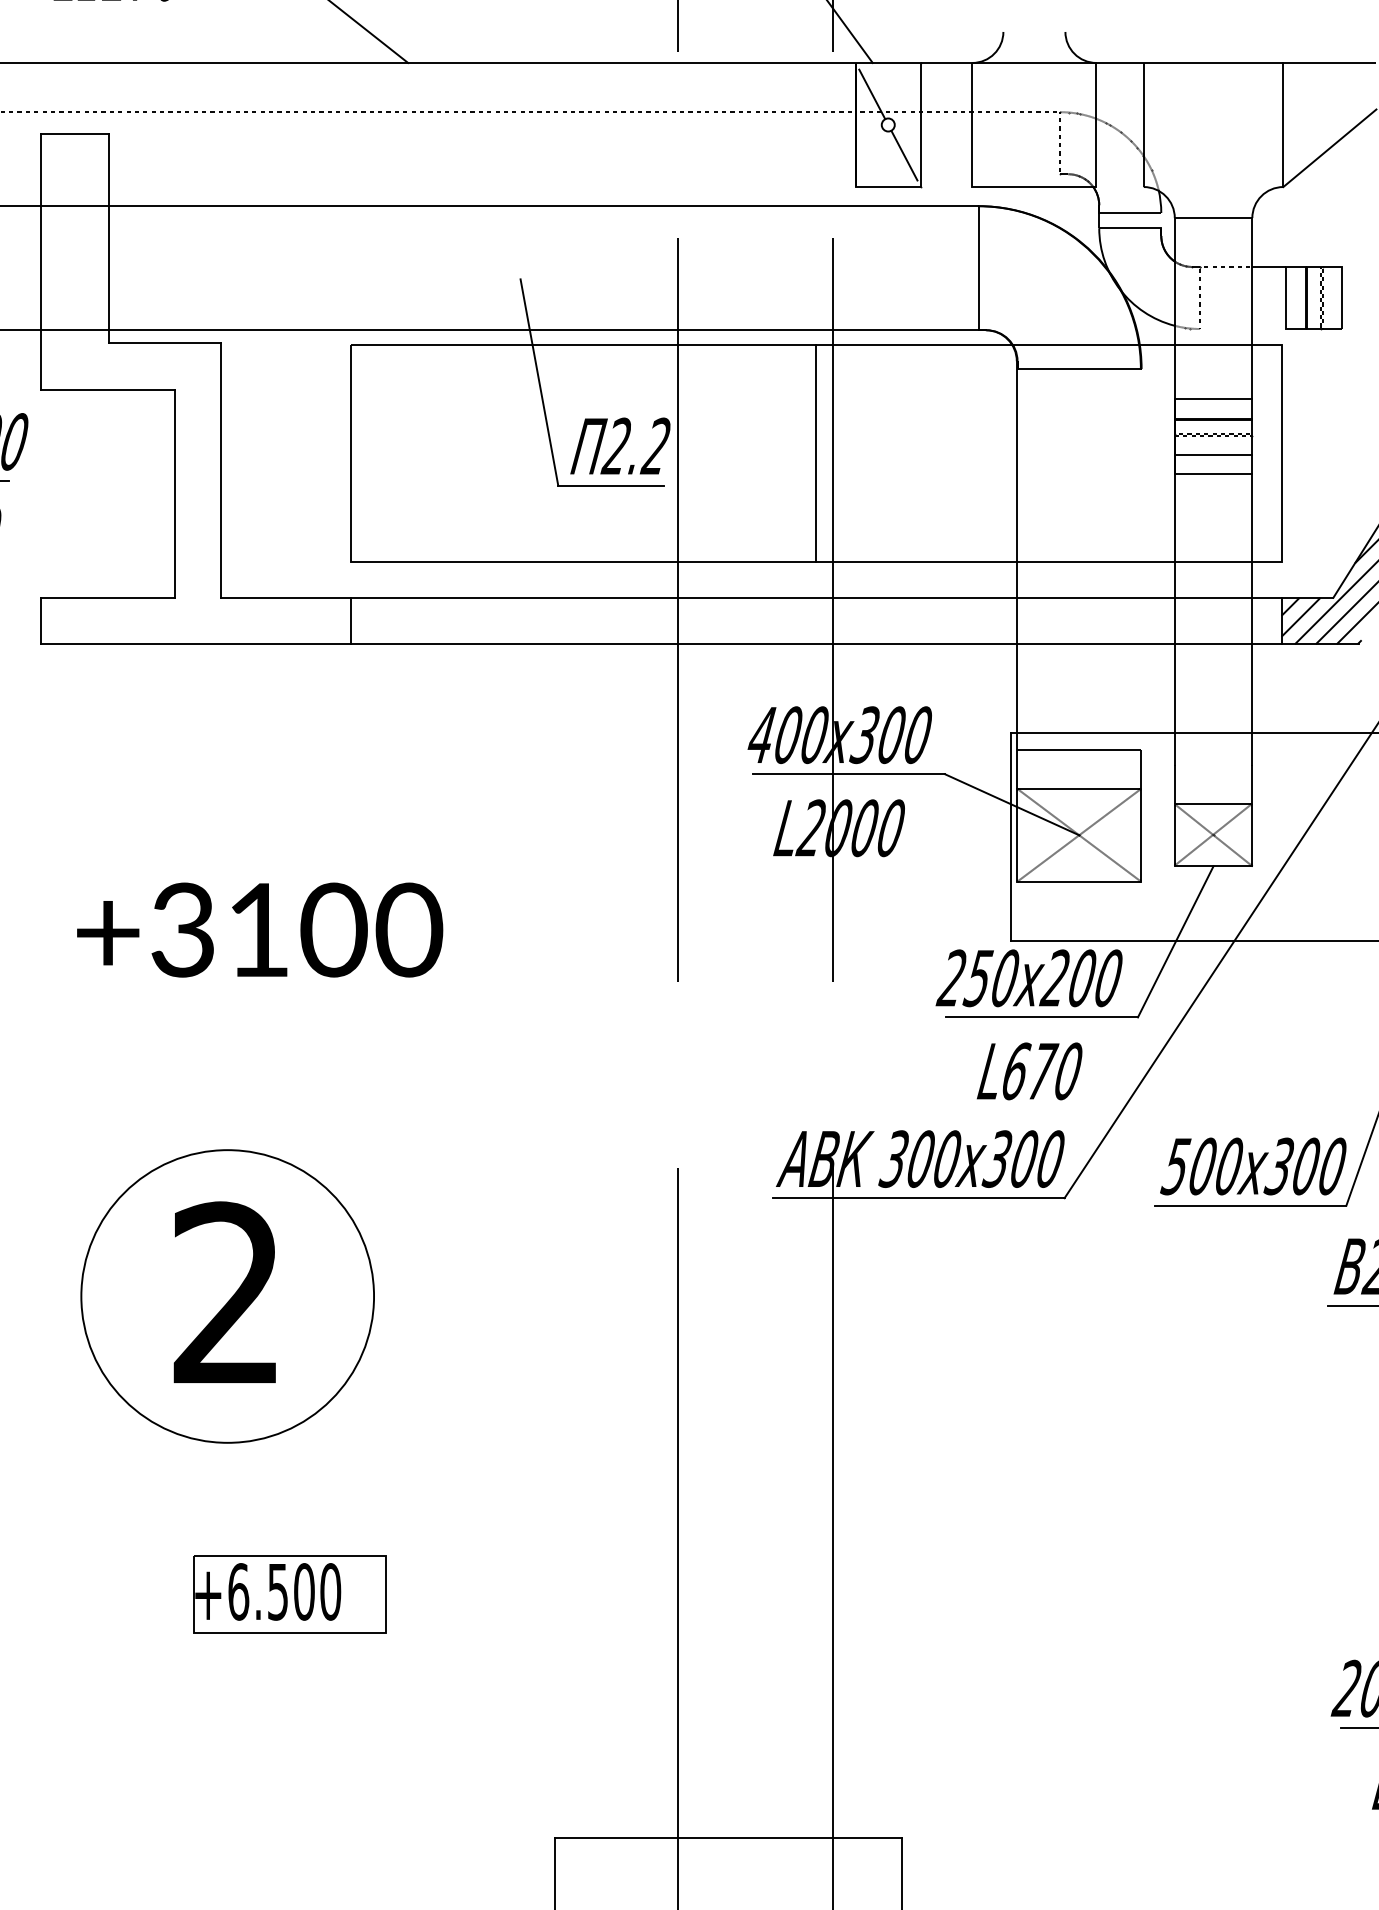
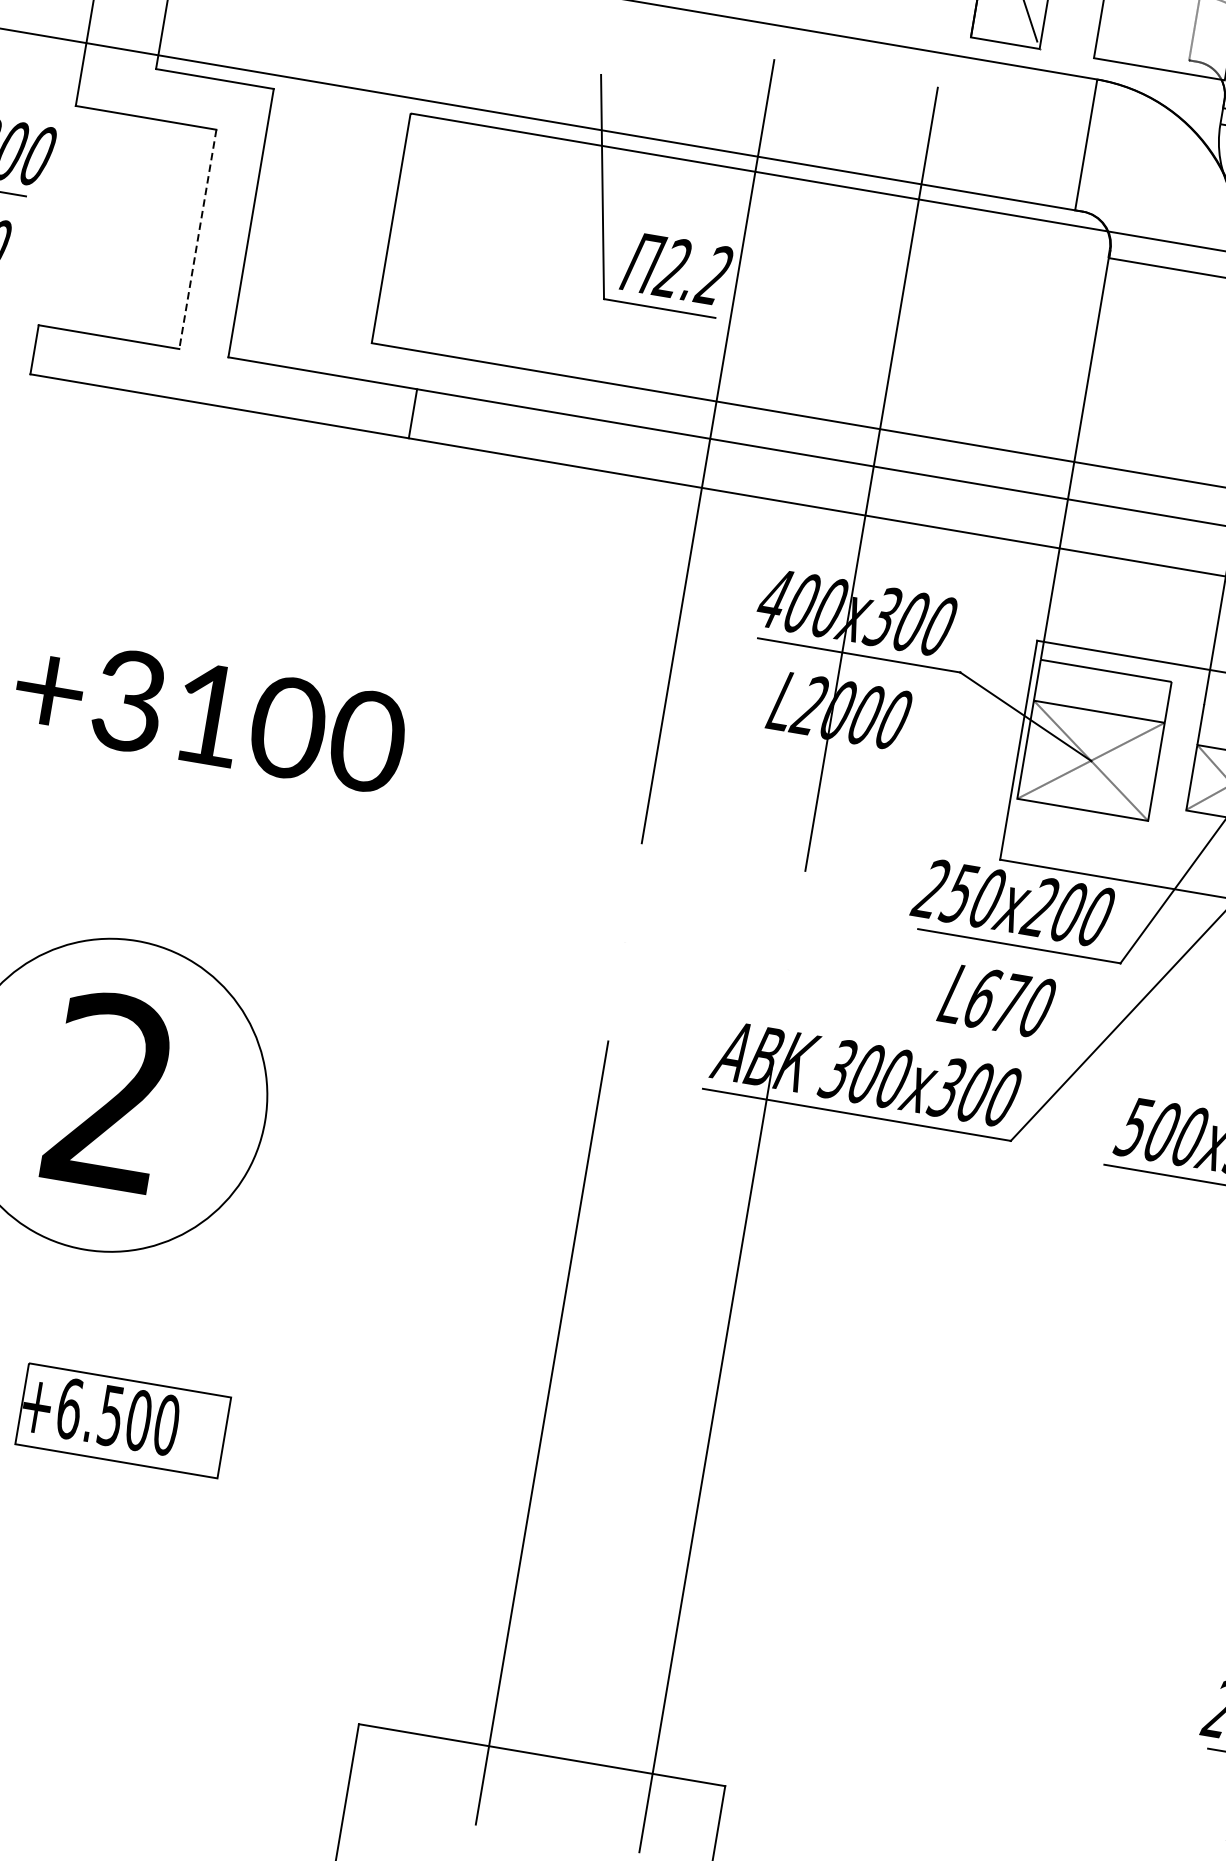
line: (816, 453) -> (882, 311), removed
line: (174, 493) -> (197, 239), solid -> dashed
line: (351, 620) -> (413, 413), moved

